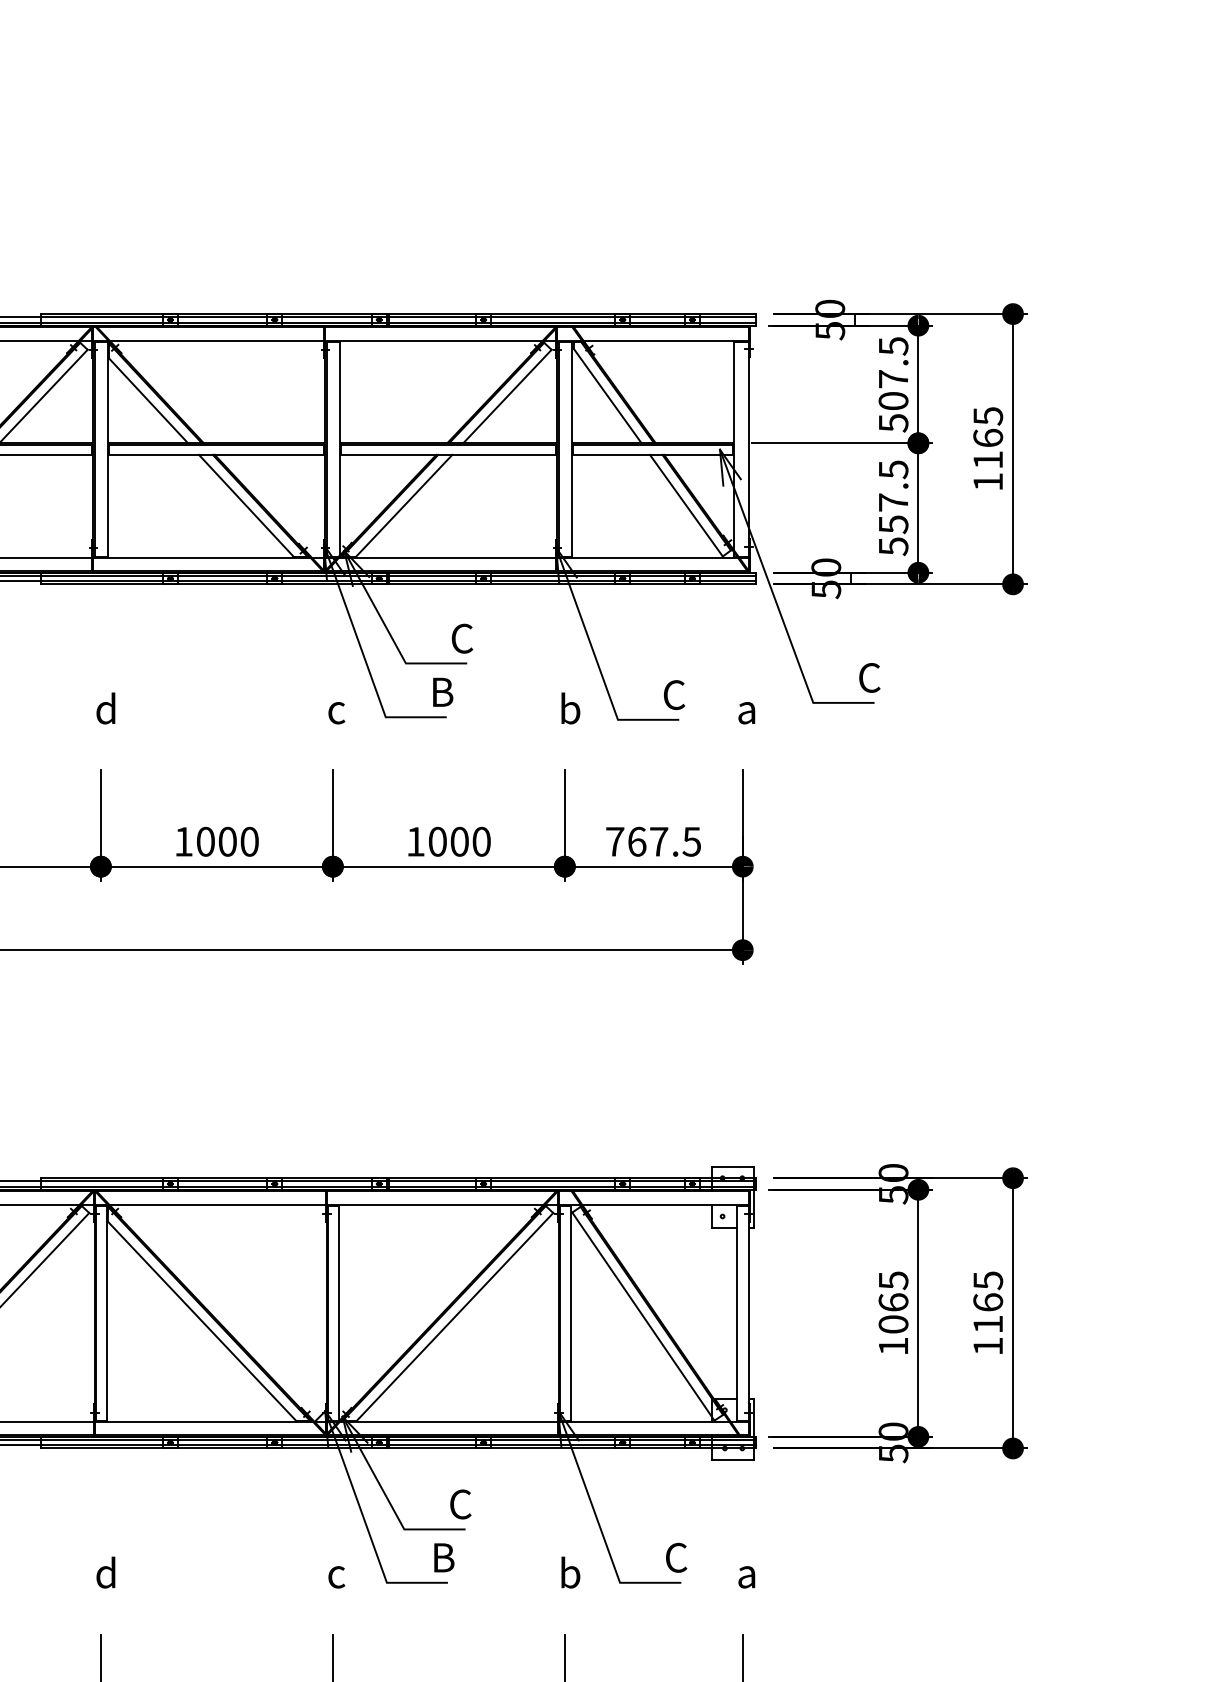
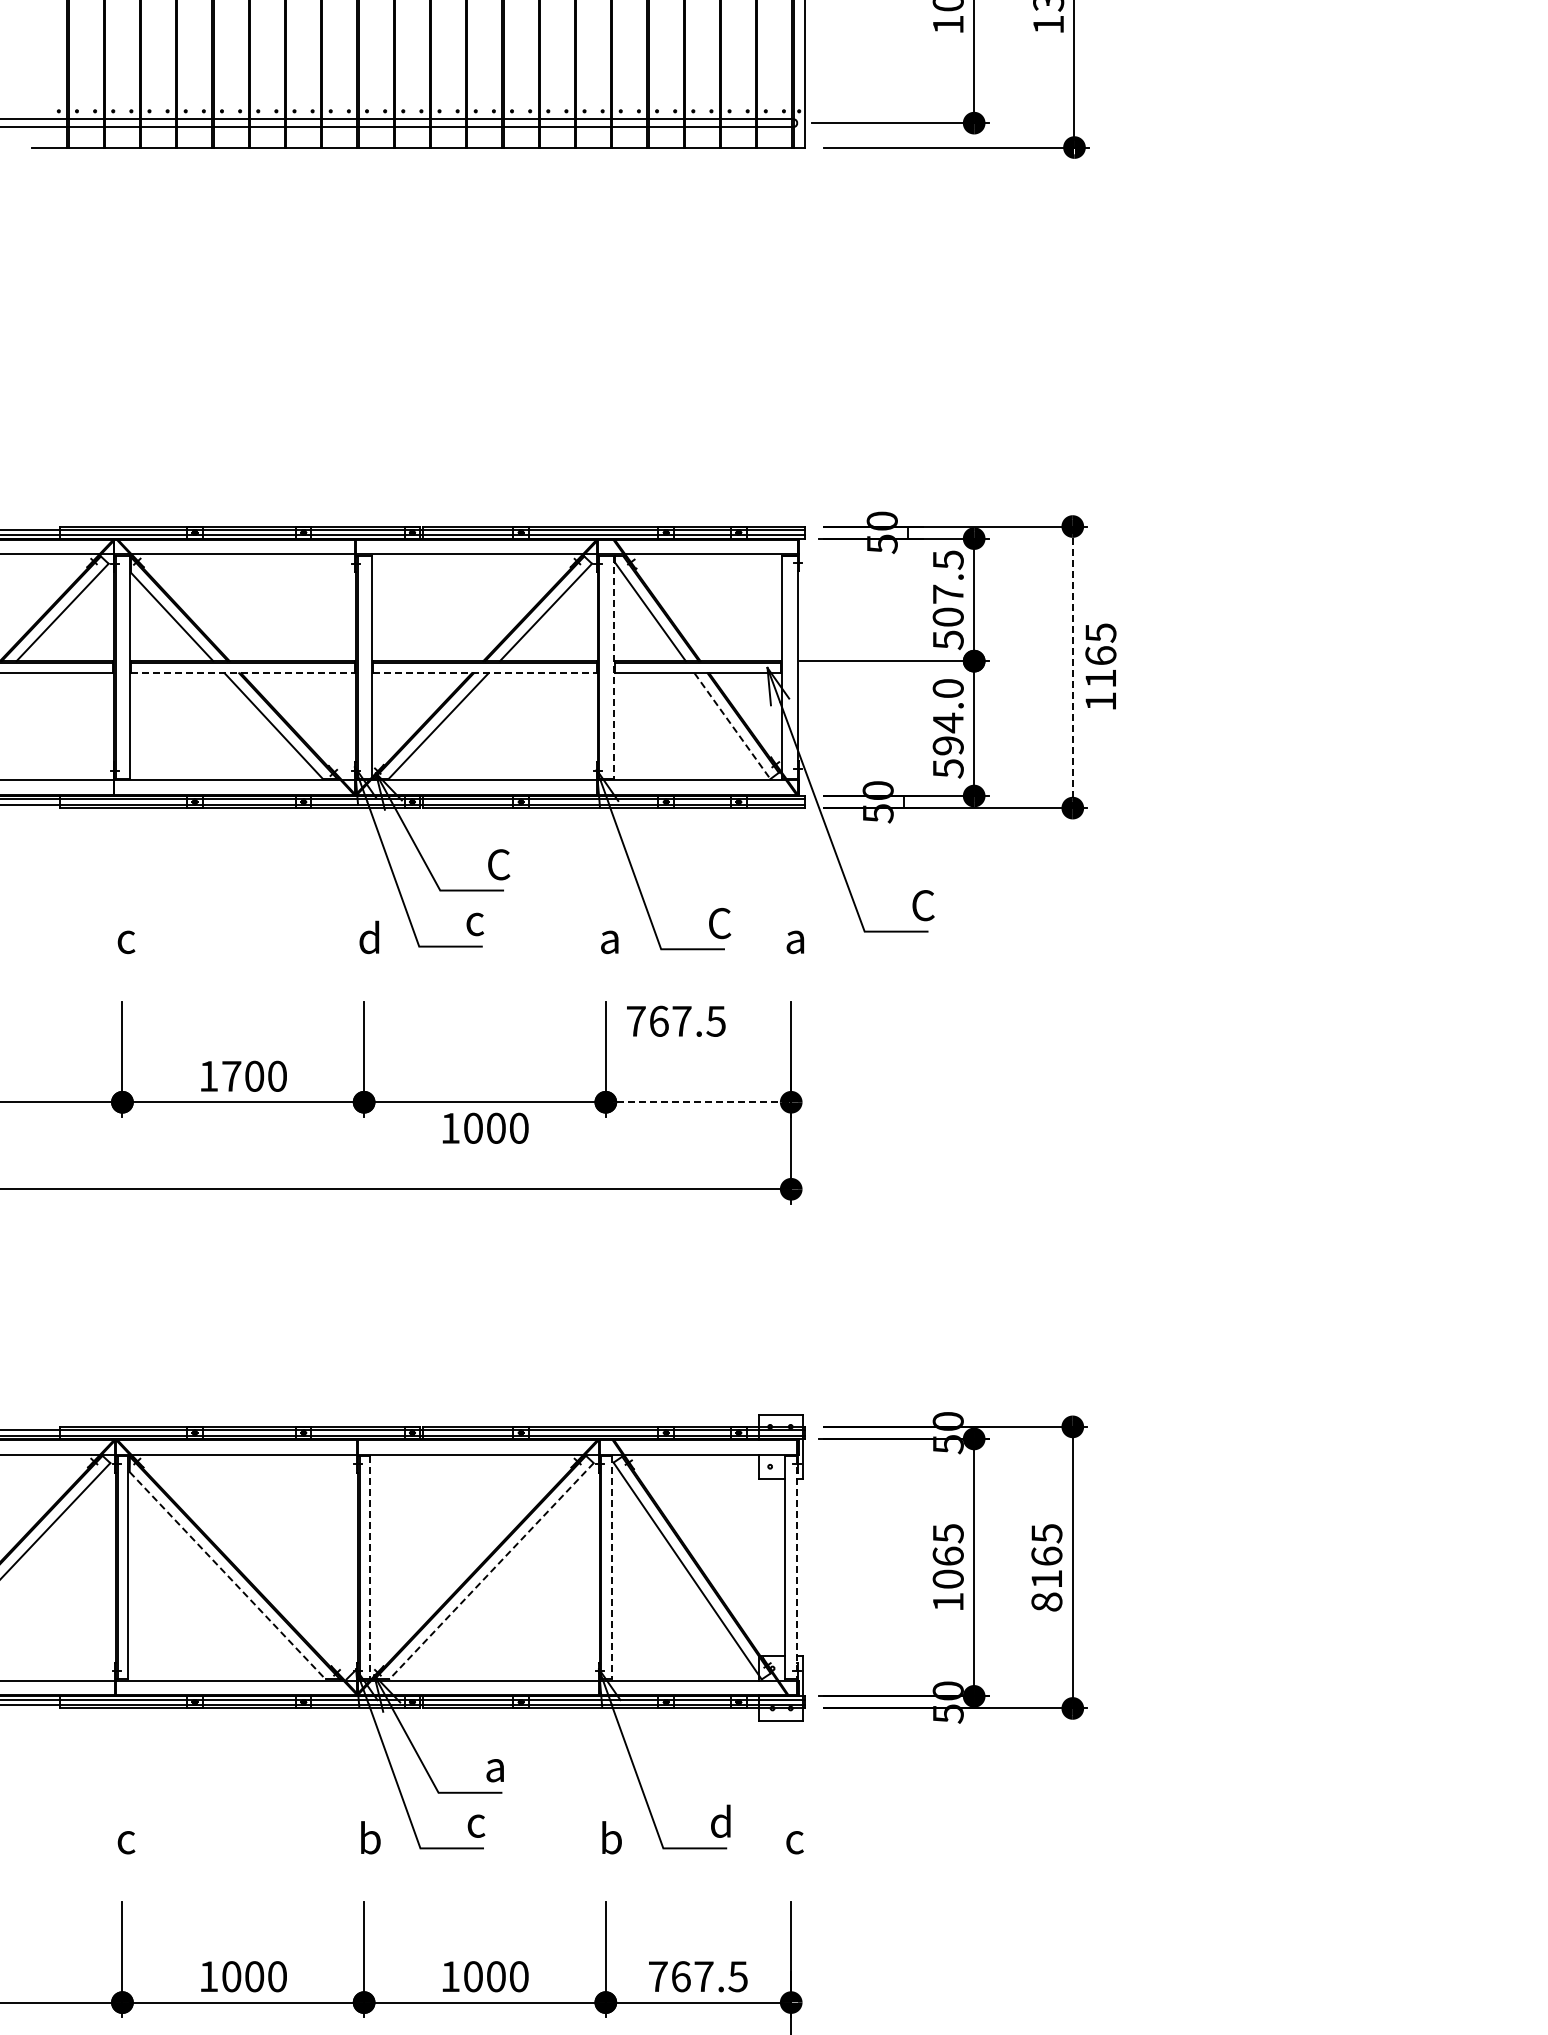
text: (987, 448) -> (1100, 666), moved
line: (572, 449) -> (613, 667), solid -> dashed
line: (1012, 449) -> (1072, 667), solid -> dashed
line: (217, 455) -> (243, 673), solid -> dashed
line: (448, 455) -> (484, 673), solid -> dashed
text: (892, 497) -> (947, 717), 557.5 -> 594.0
line: (686, 506) -> (732, 726), solid -> dashed
text: (441, 692) -> (477, 920), B -> c
text: (106, 708) -> (128, 937), d -> c
text: (338, 708) -> (369, 937), c -> d
text: (570, 708) -> (611, 937), b -> a
text: (205, 840) -> (231, 1075), 1000 -> 1700
text: (449, 840) -> (485, 1127), moved
text: (653, 840) -> (676, 1020), moved
line: (653, 866) -> (698, 1102), solid -> dashed
line: (338, 1313) -> (370, 1567), solid -> dashed
line: (570, 1313) -> (611, 1567), solid -> dashed
line: (748, 1313) -> (797, 1567), solid -> dashed
line: (455, 1317) -> (491, 1571), solid -> dashed
line: (201, 1320) -> (227, 1575), solid -> dashed
text: (987, 1345) -> (1046, 1601), 1165 -> 8165
text: (460, 1504) -> (497, 1766), C -> a
text: (676, 1556) -> (722, 1820), C -> d
text: (442, 1557) -> (478, 1822), B -> c
text: (105, 1572) -> (127, 1837), d -> c
text: (338, 1572) -> (369, 1837), c -> b
text: (746, 1577) -> (795, 1842), a -> c

